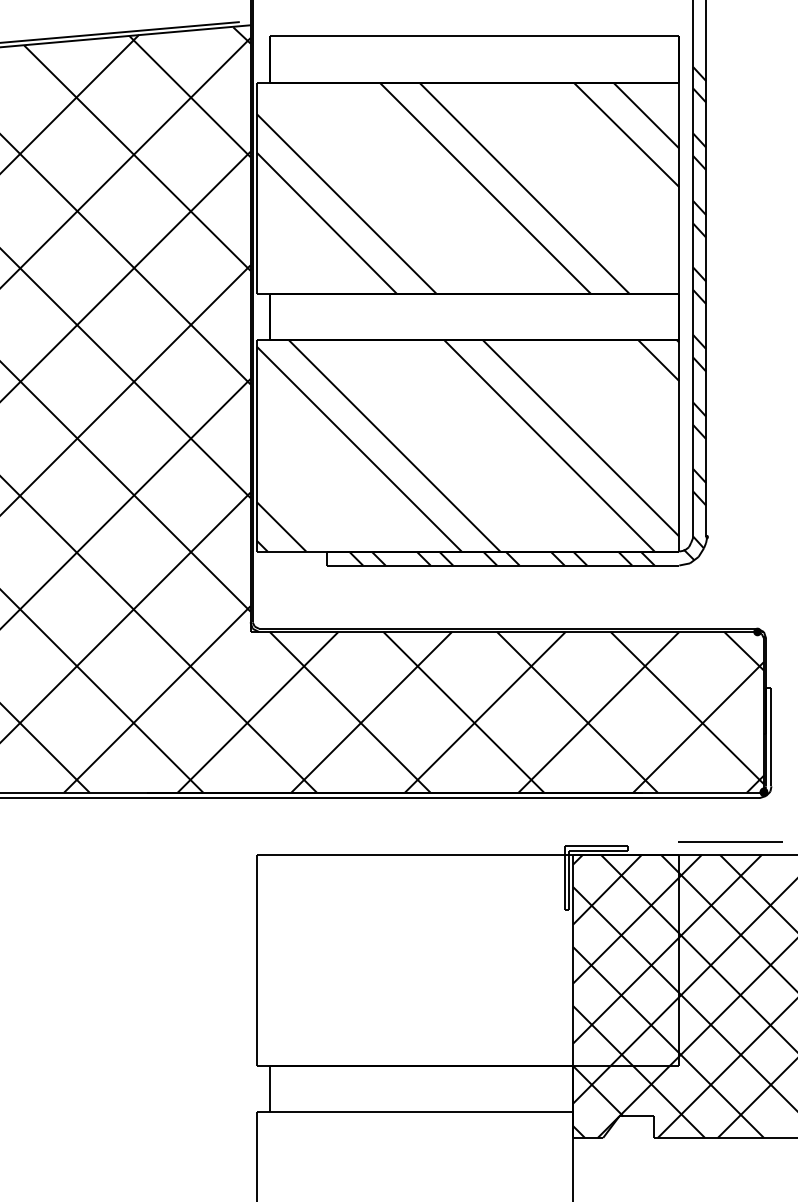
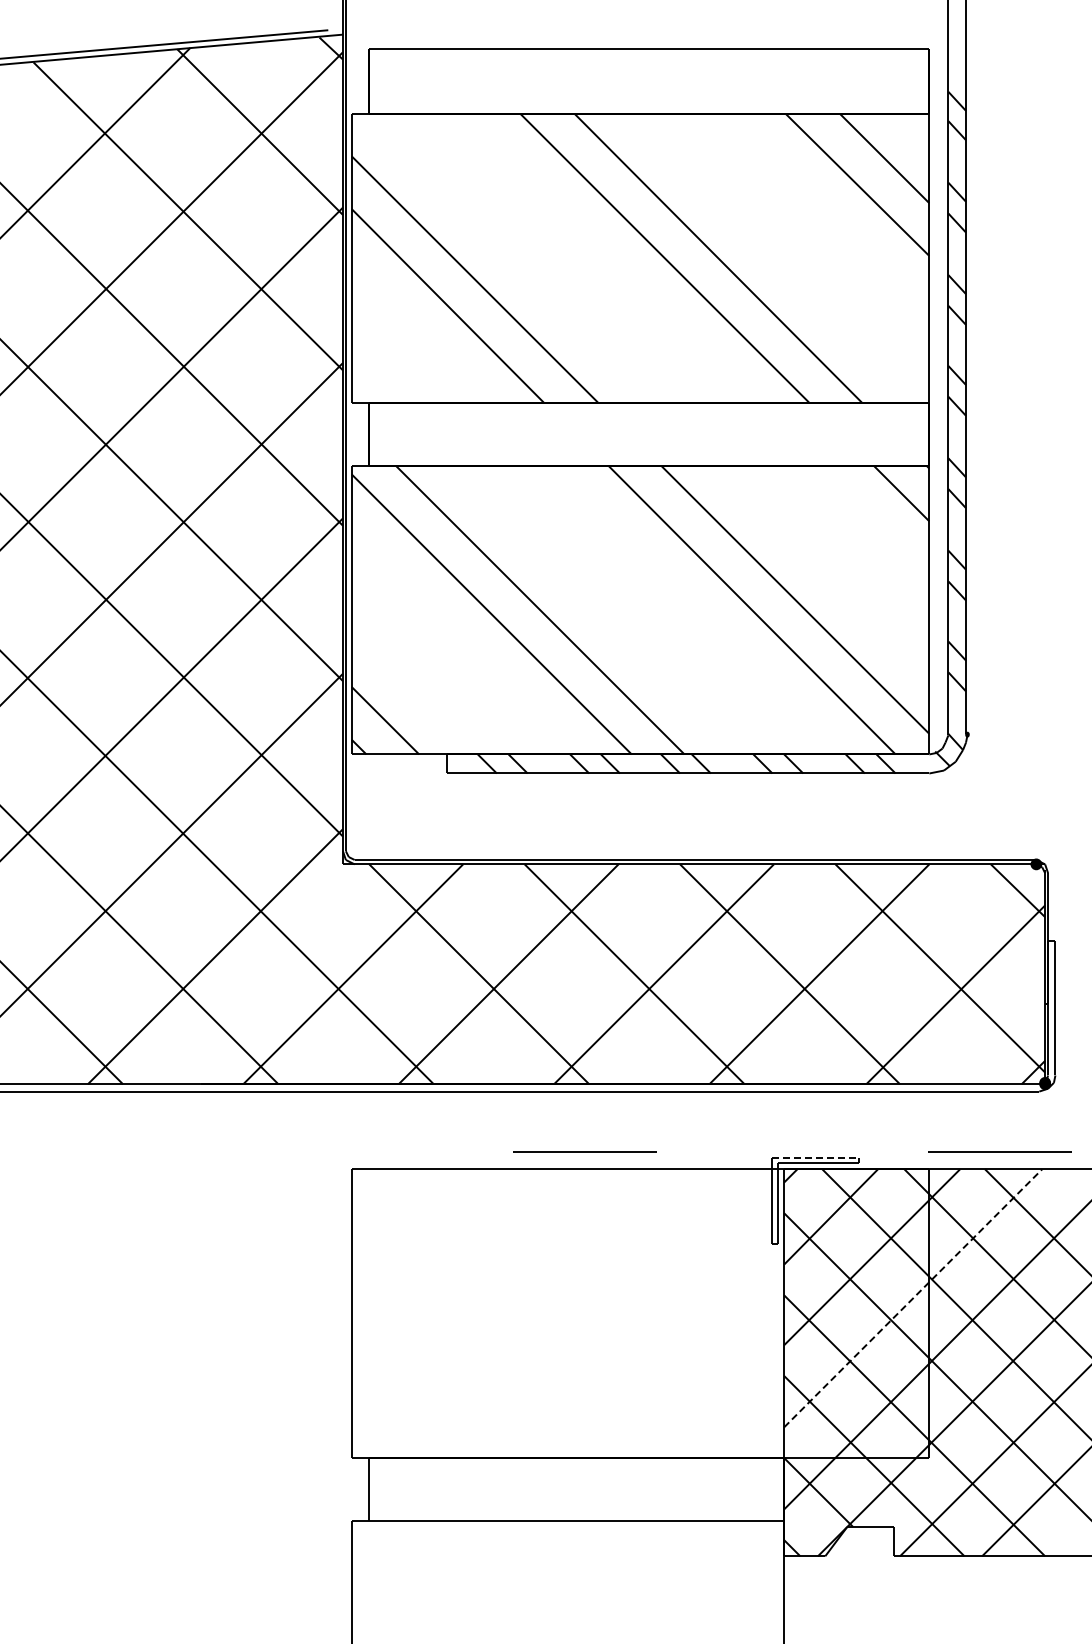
line: (427, 841) -> (584, 1151), added
line: (596, 846) -> (816, 1157), solid -> dashed
line: (667, 948) -> (913, 1297), solid -> dashed

